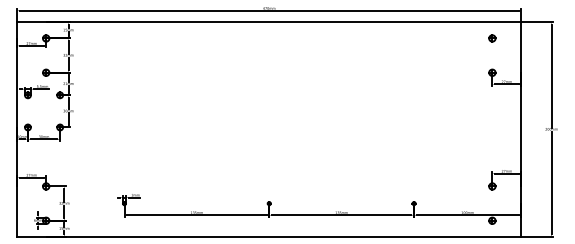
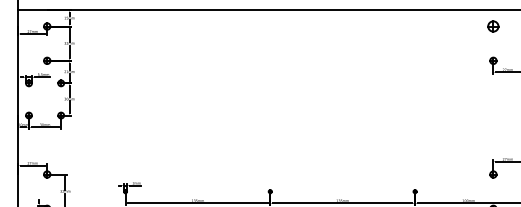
part: (492, 38) -> (493, 26), size x1.6

